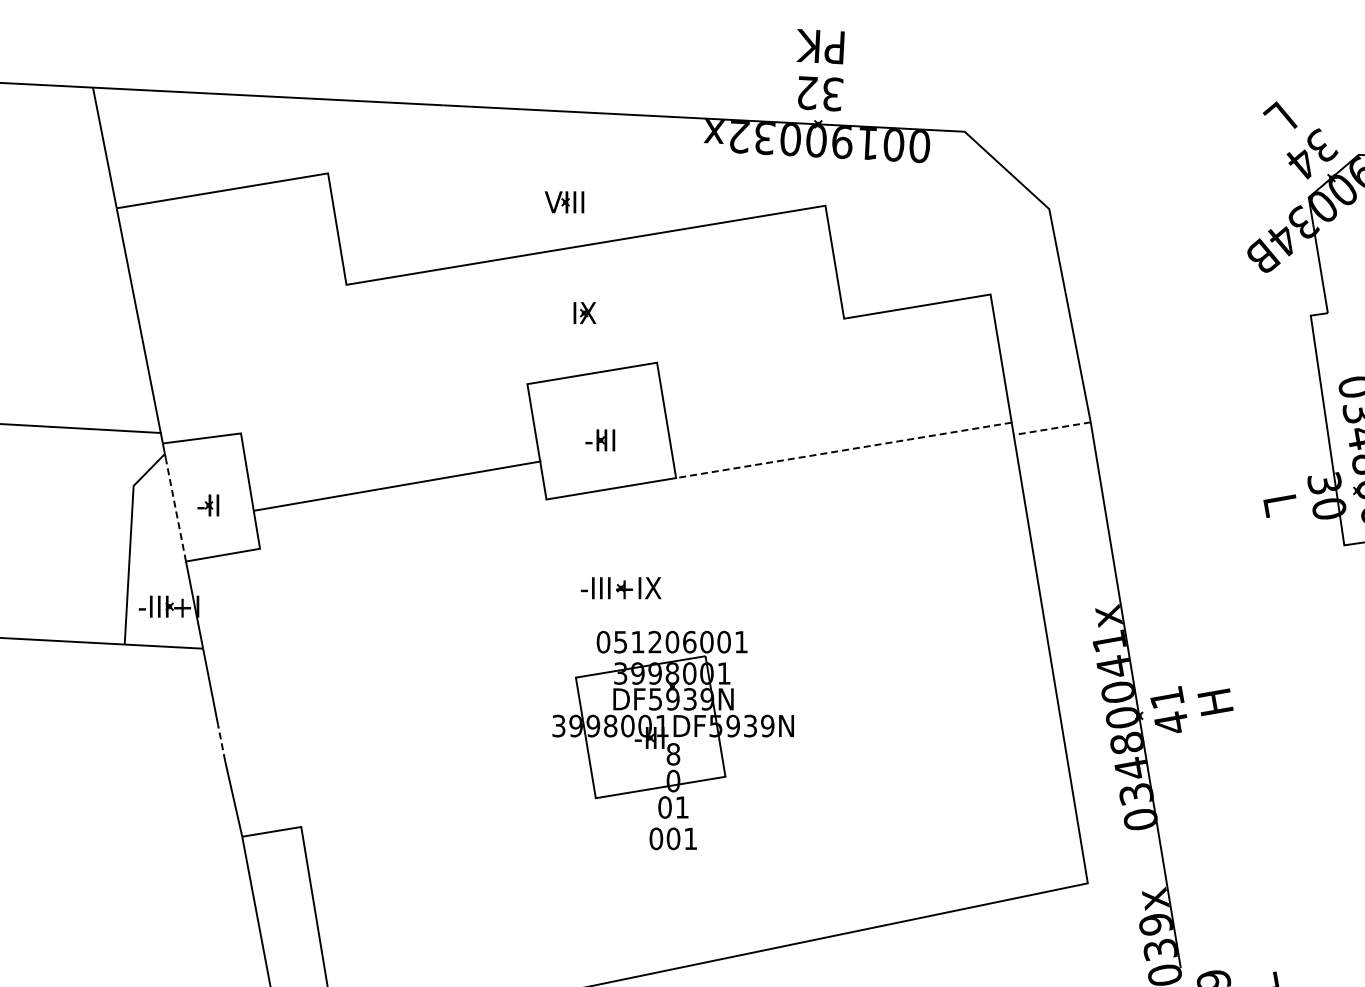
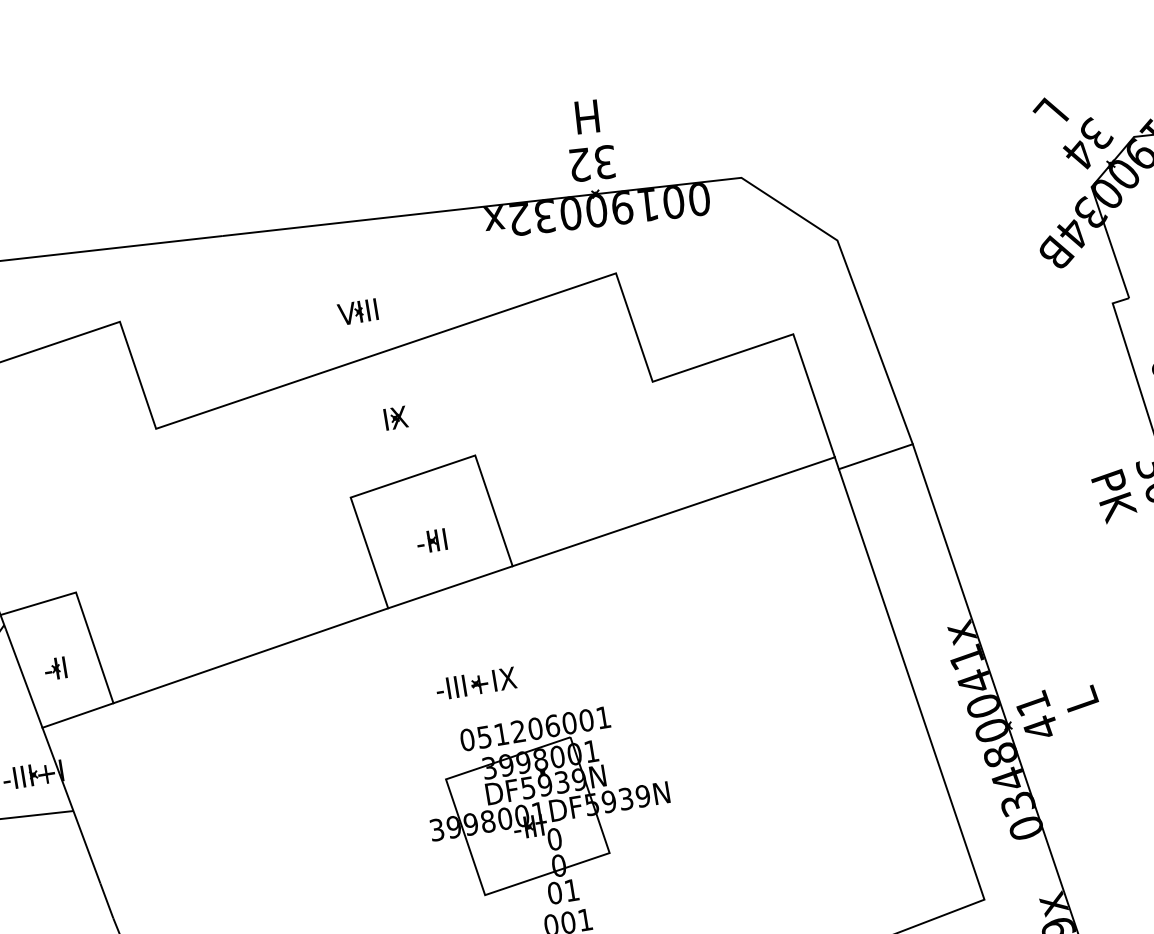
text: (820, 46) -> (585, 117), PK -> H
line: (1051, 428) -> (875, 456), dashed -> solid
line: (843, 450) -> (673, 511), dashed -> solid
line: (397, 485) -> (250, 655), moved
text: (1281, 506) -> (1114, 496), L -> PK
line: (175, 509) -> (23, 678), dashed -> solid
text: (1215, 702) -> (1081, 700), H -> L
line: (221, 742) -> (106, 900), dashed -> solid
text: (673, 754) -> (554, 839), 8 -> 0

